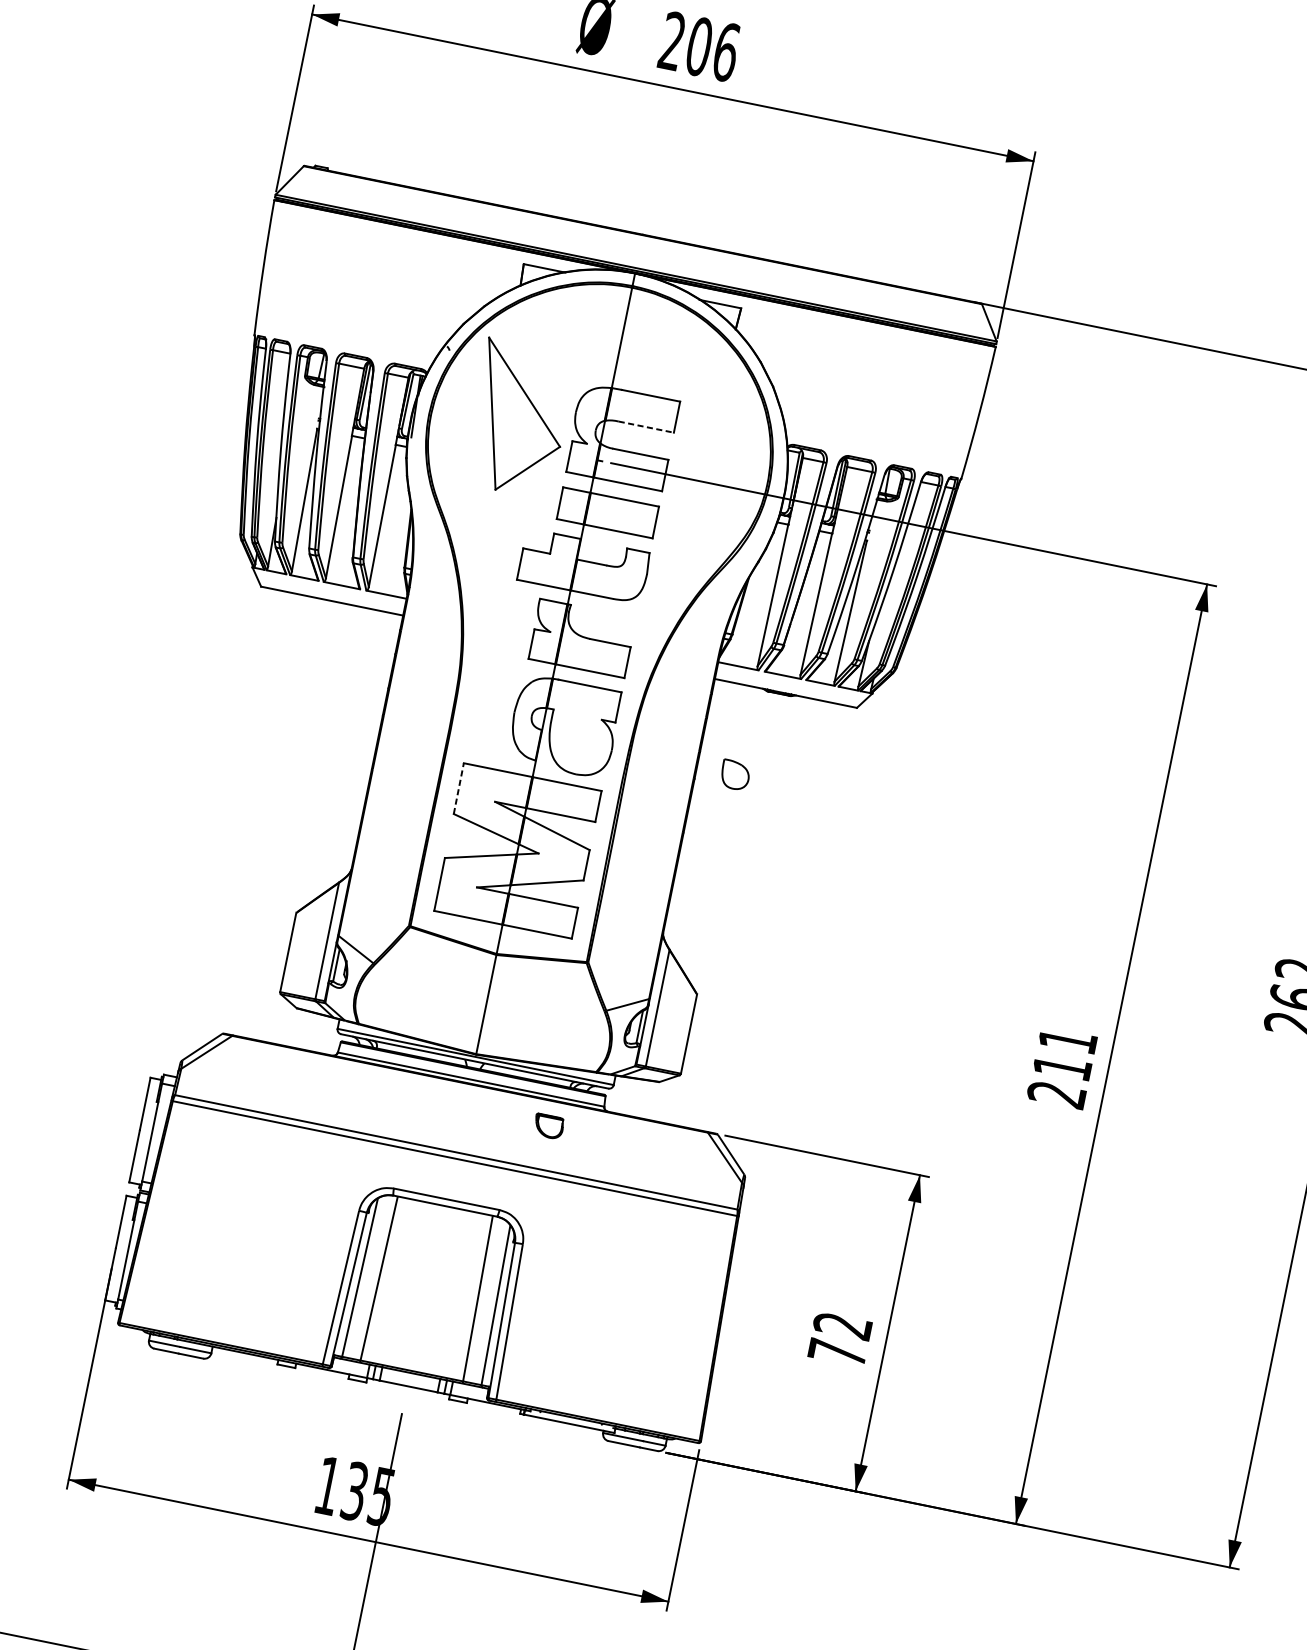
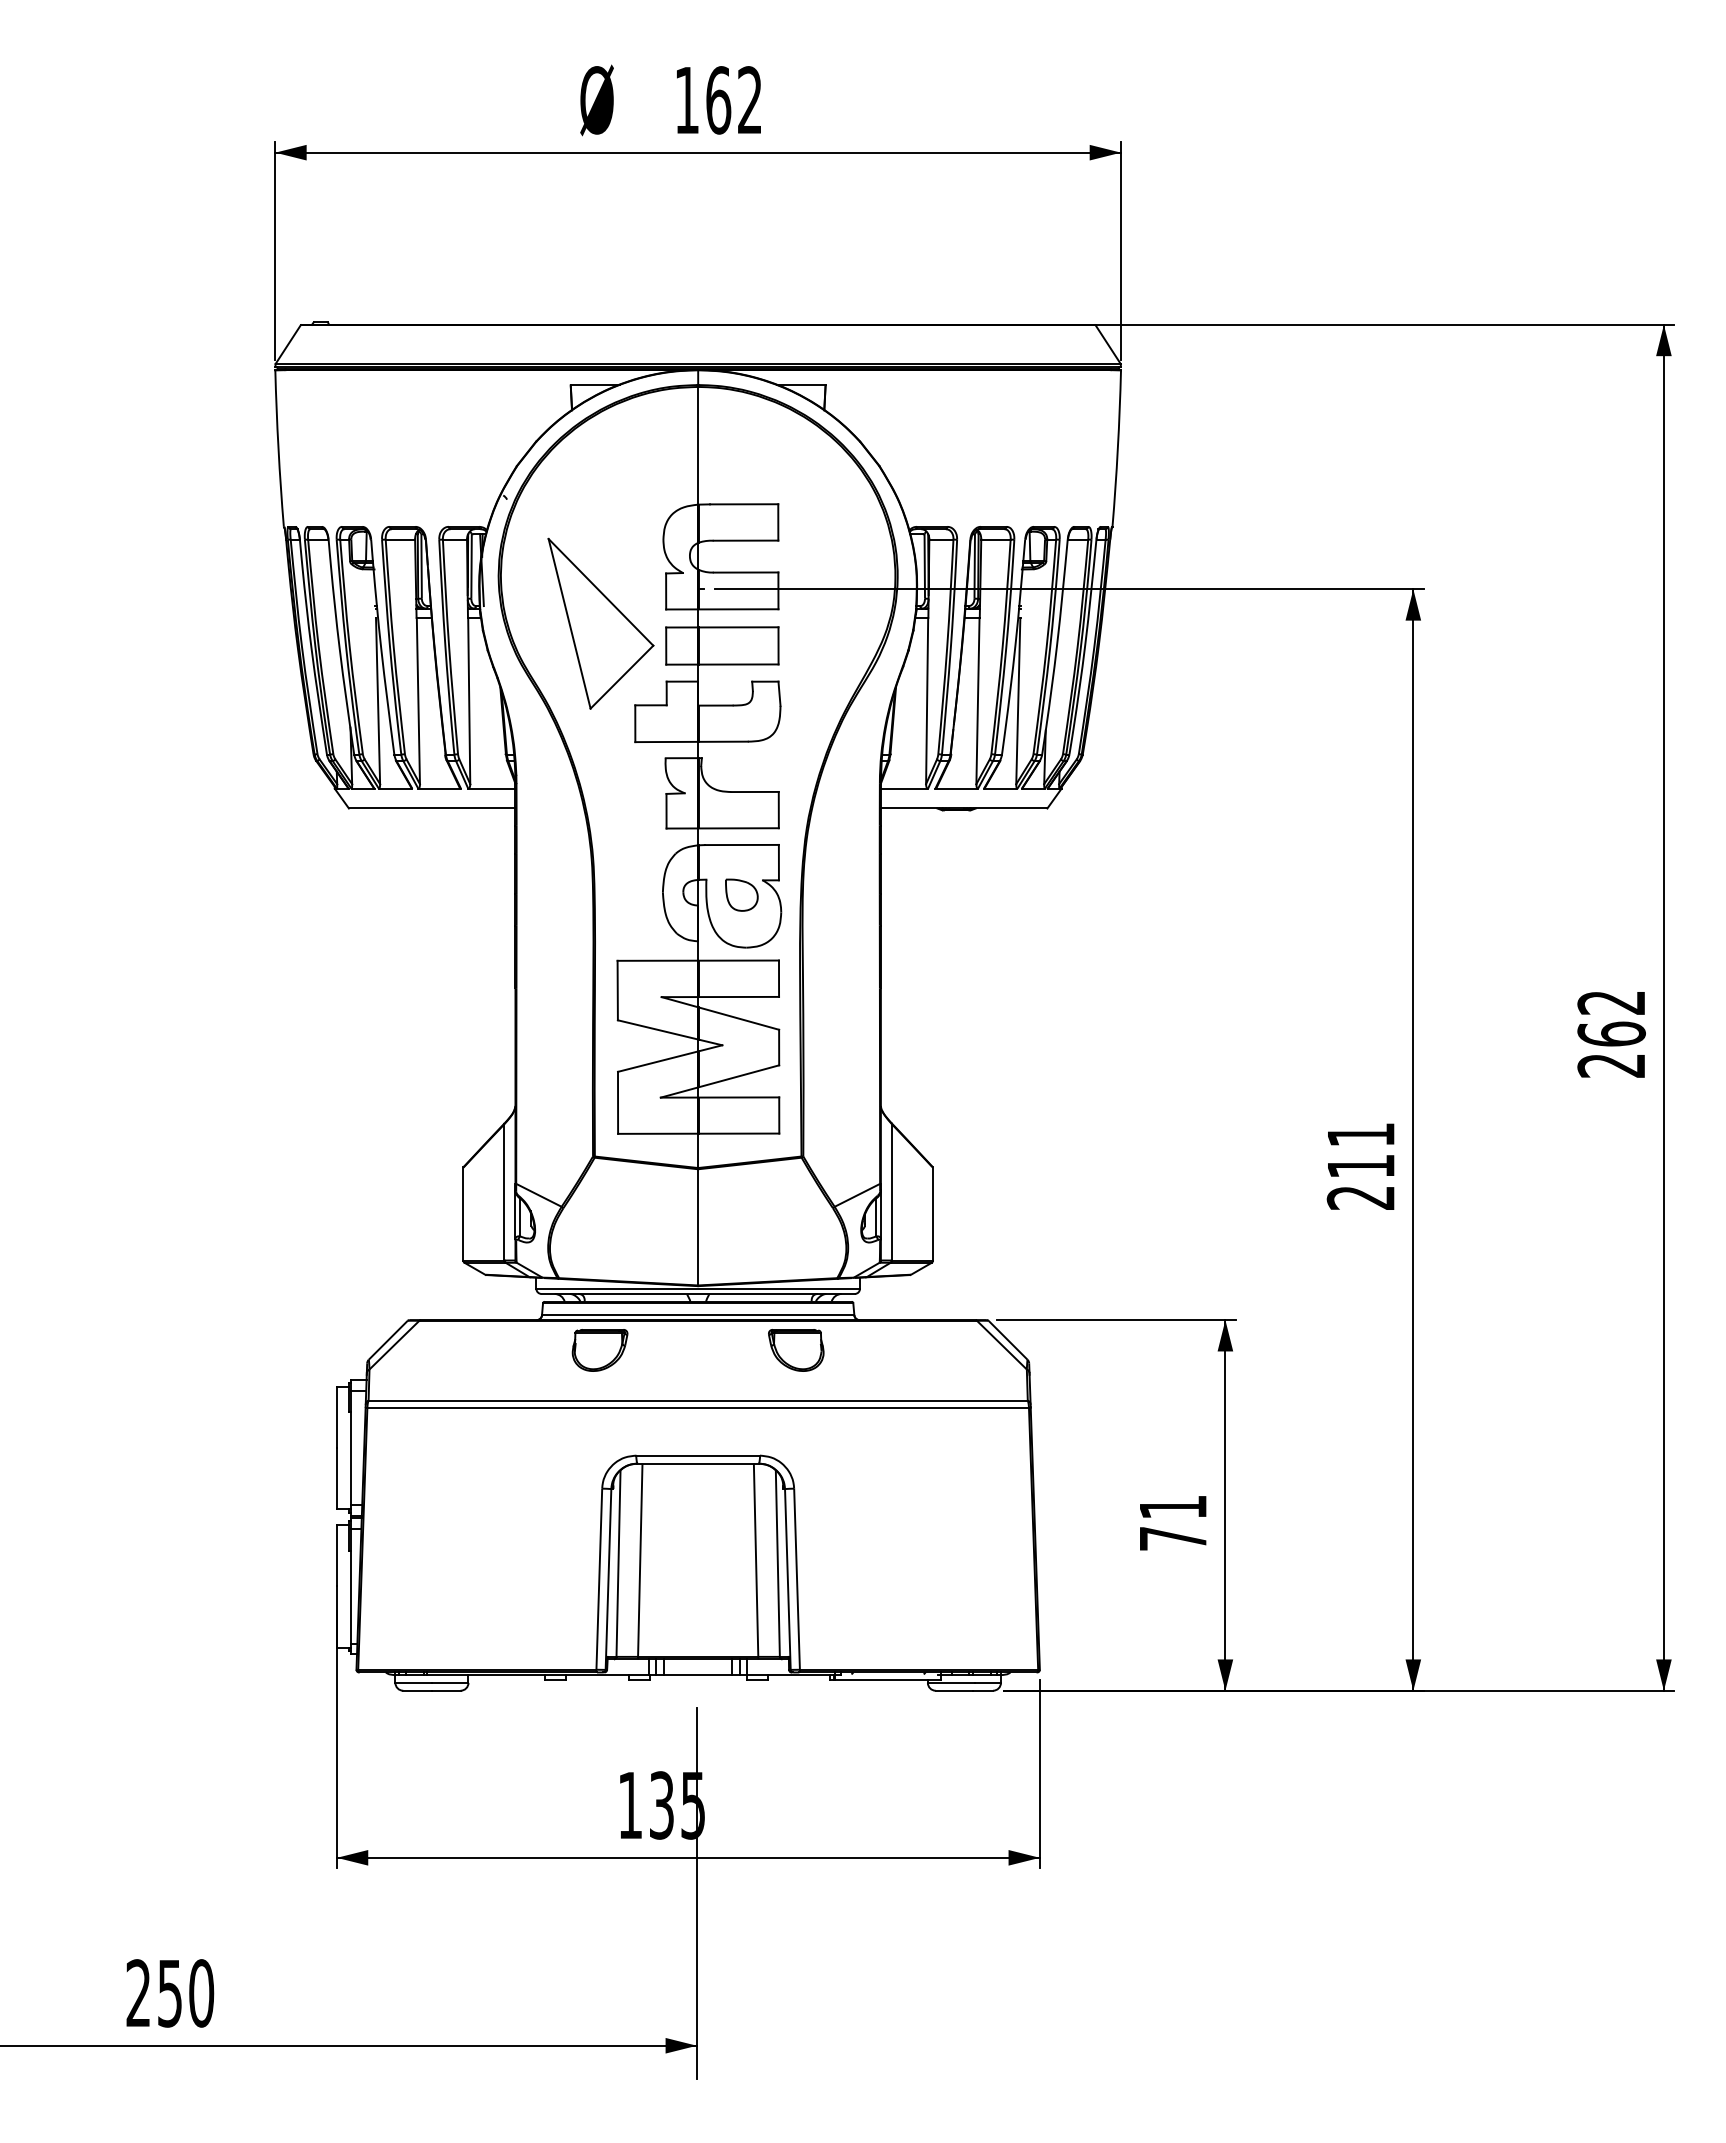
text: (699, 46) -> (718, 100), 206 -> 162
part: (518, 418) -> (600, 623), moved
line: (646, 427) -> (746, 540), dashed -> solid
part: (735, 774) -> (741, 894), moved
line: (458, 788) -> (617, 990), dashed -> solid
part: (380, 1092) -> (599, 1350), added
part: (548, 1126) -> (796, 1350), size x1.67
text: (842, 1325) -> (1172, 1507), 72 -> 71

